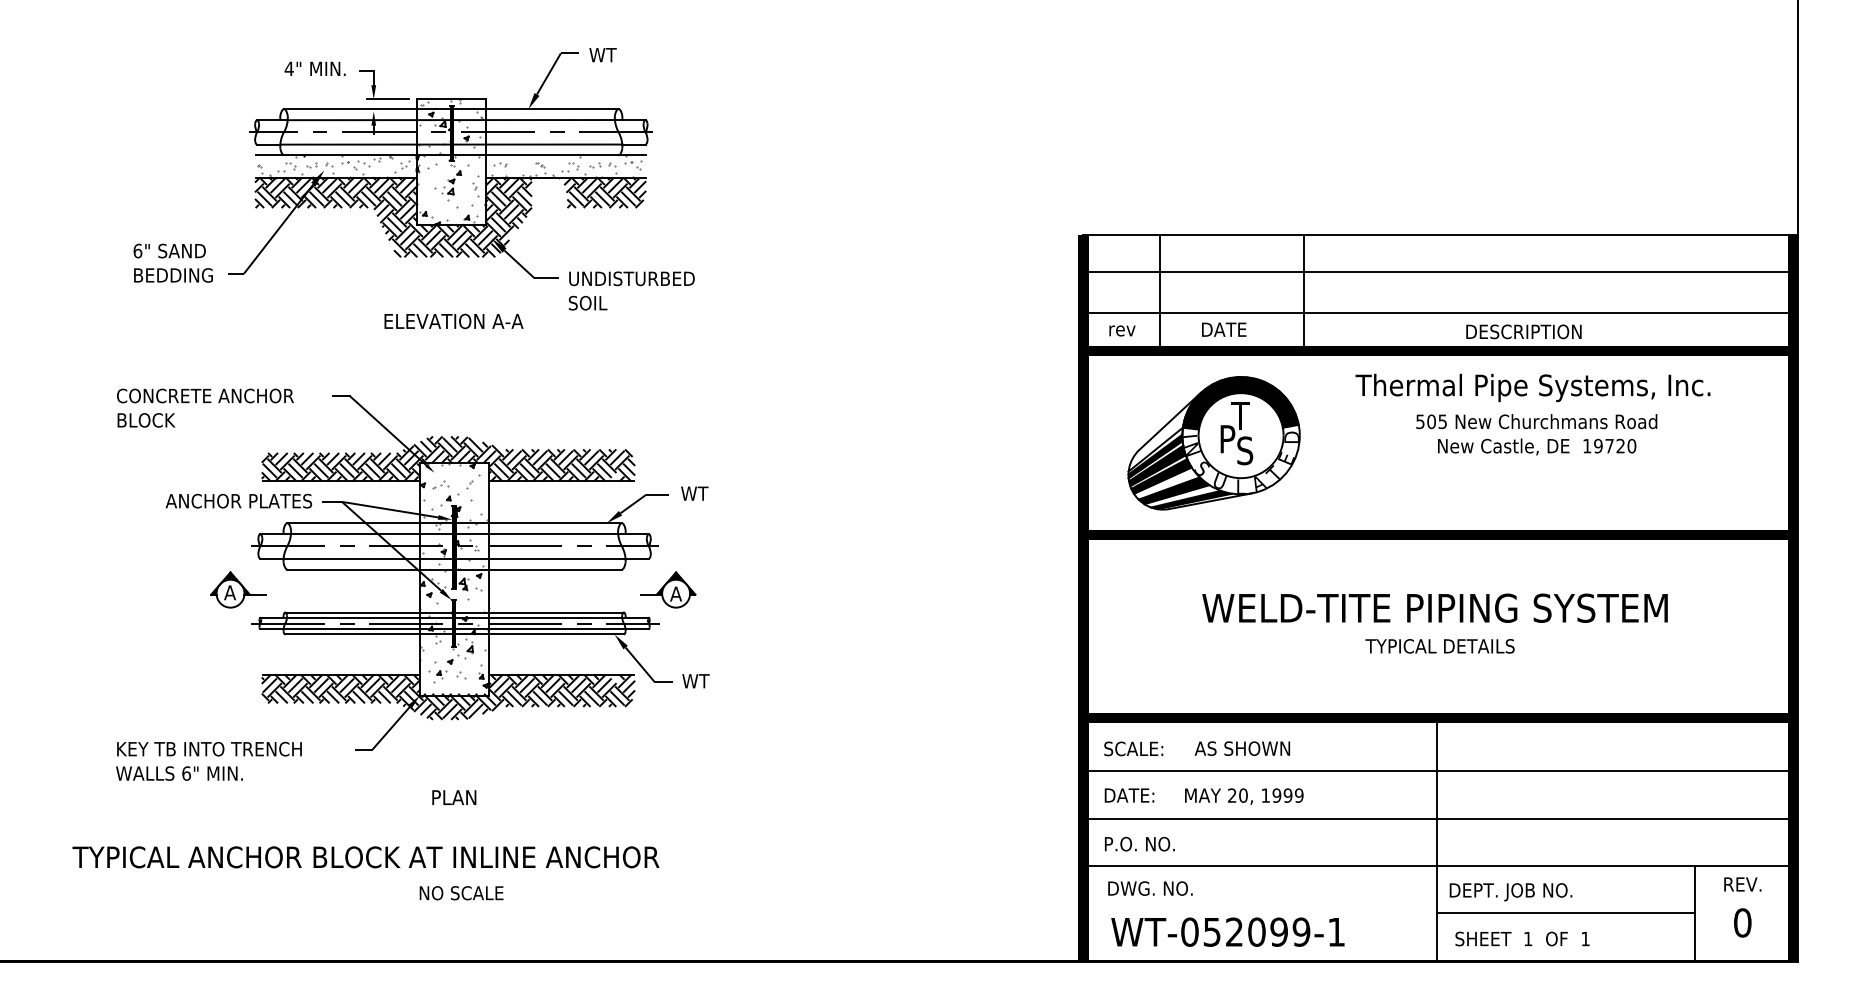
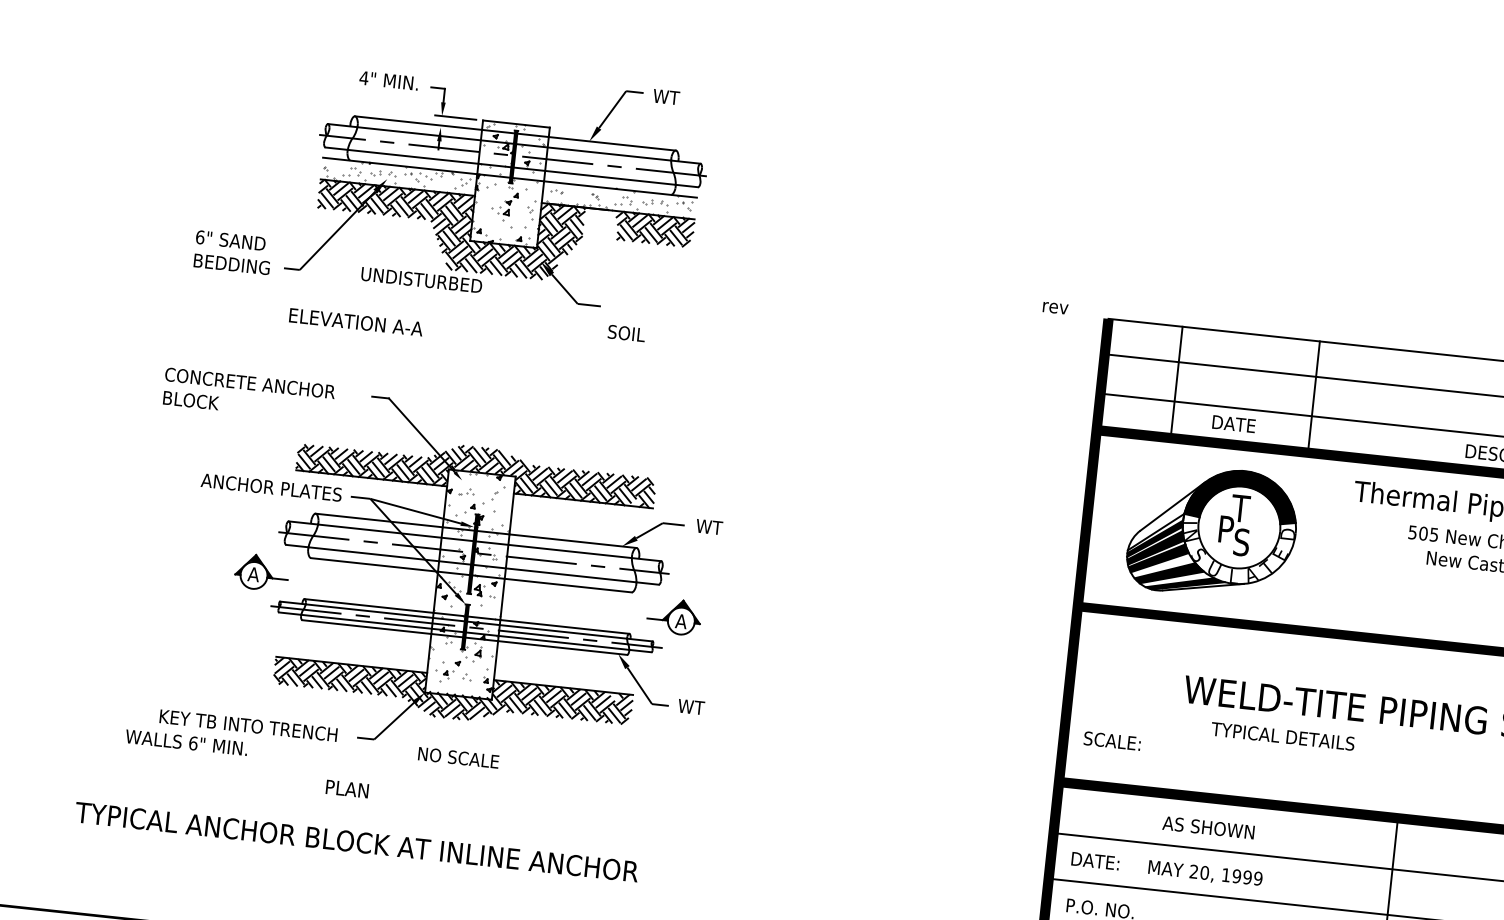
text: (631, 278) -> (421, 279), moved
text: (453, 321) -> (355, 322), moved
text: (1122, 330) -> (1055, 307), moved
text: (1439, 646) -> (1282, 736), moved
text: (209, 748) -> (248, 725), moved
text: (1133, 748) -> (1112, 740), moved
text: (454, 797) -> (347, 788), moved
text: (461, 893) -> (458, 758), moved

